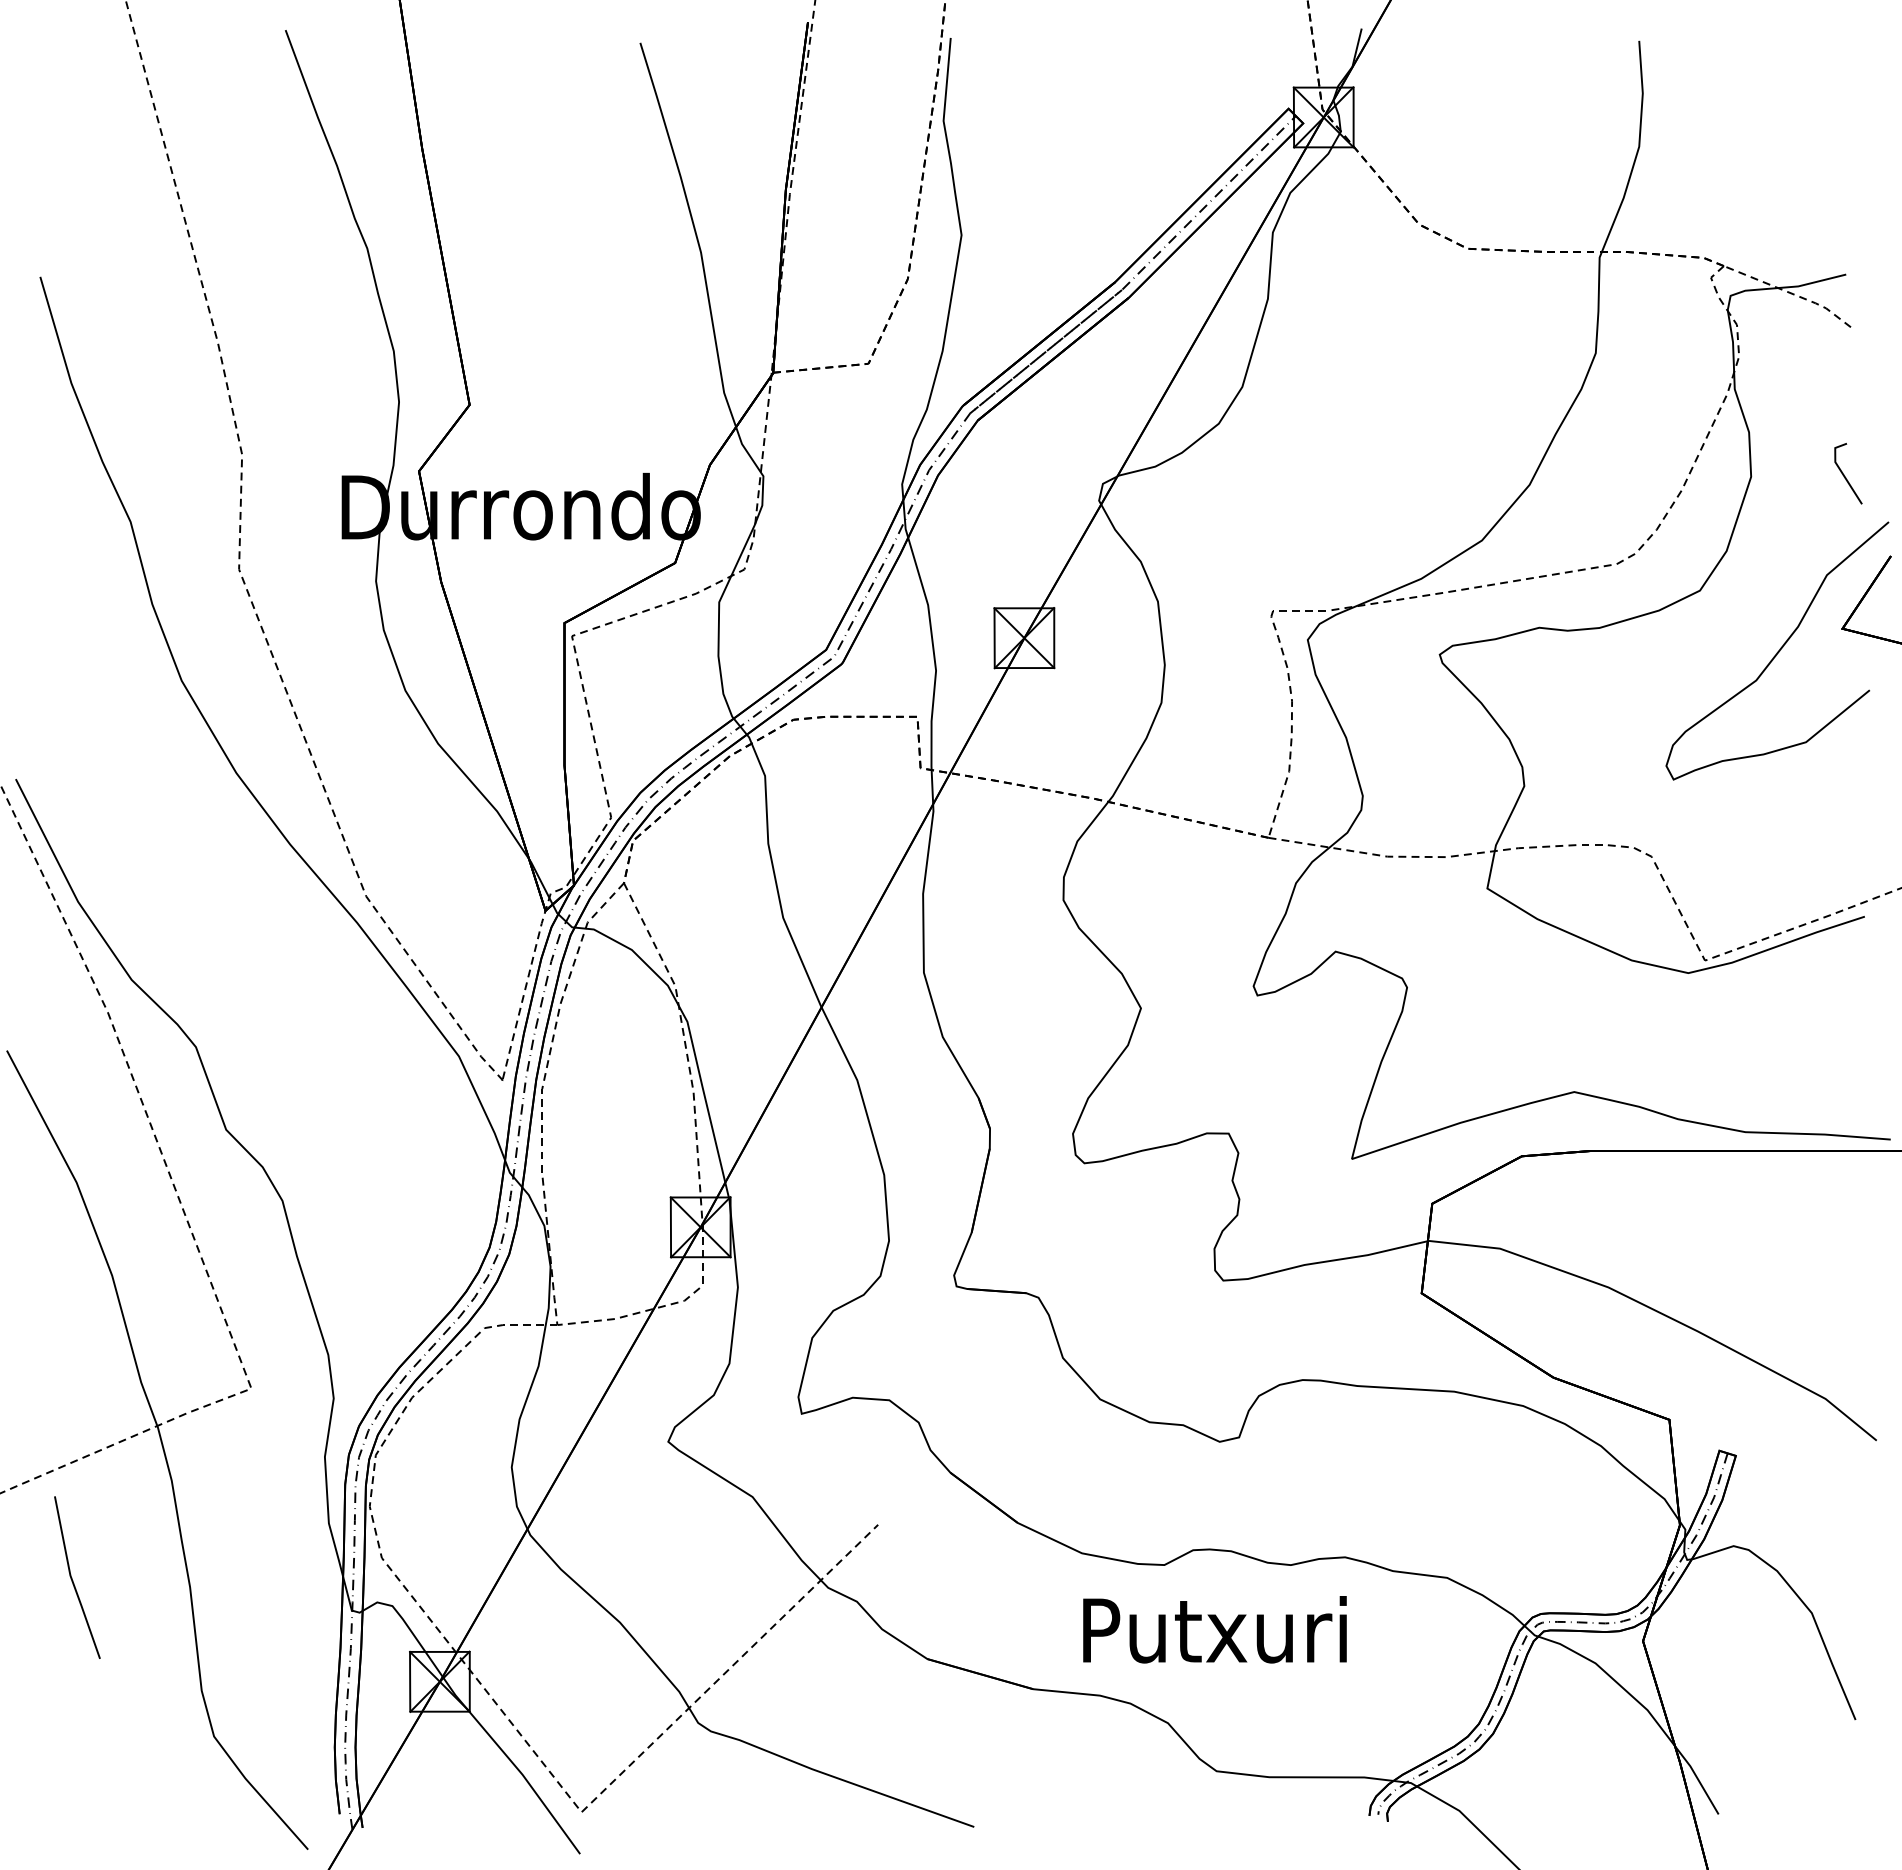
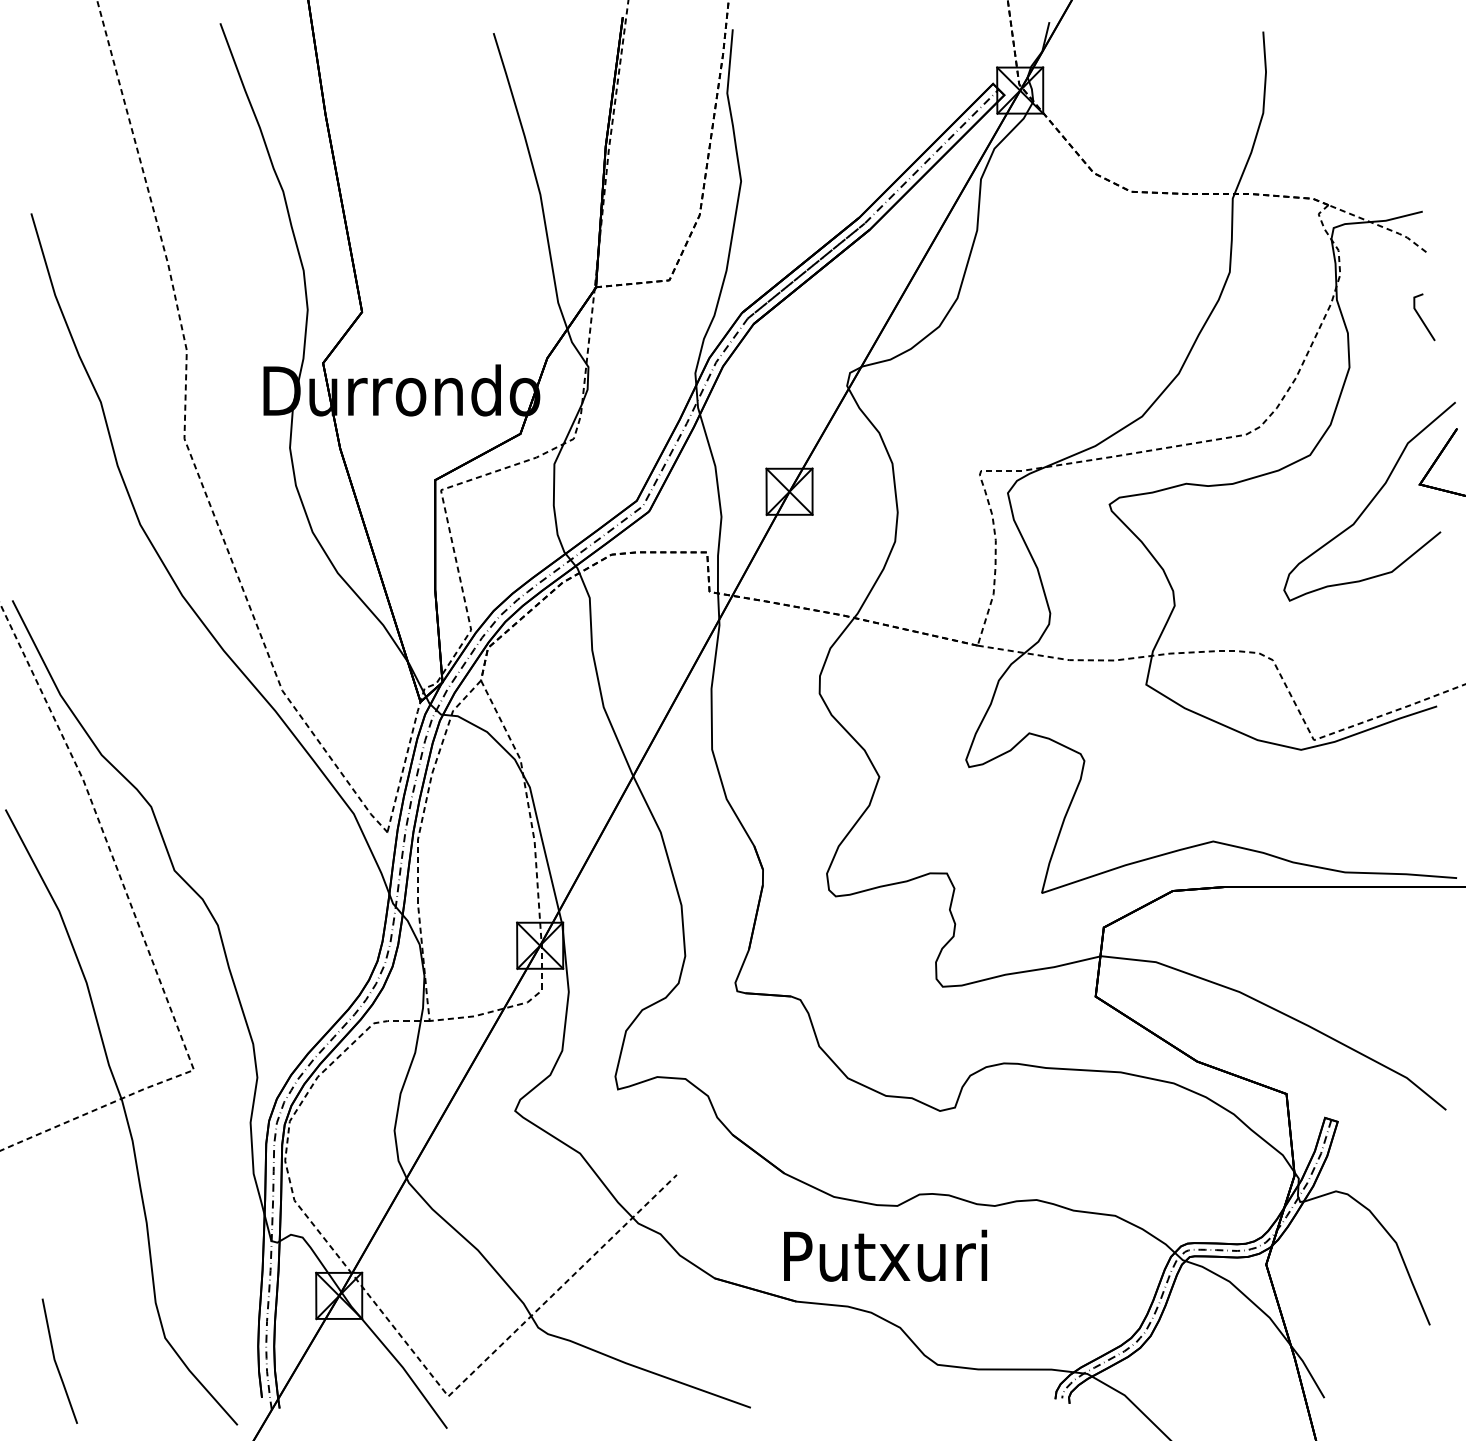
line: (1844, 474) -> (1421, 317), moved
line: (72, 1577) -> (56, 1361), moved
text: (1214, 1629) -> (885, 1255), moved

